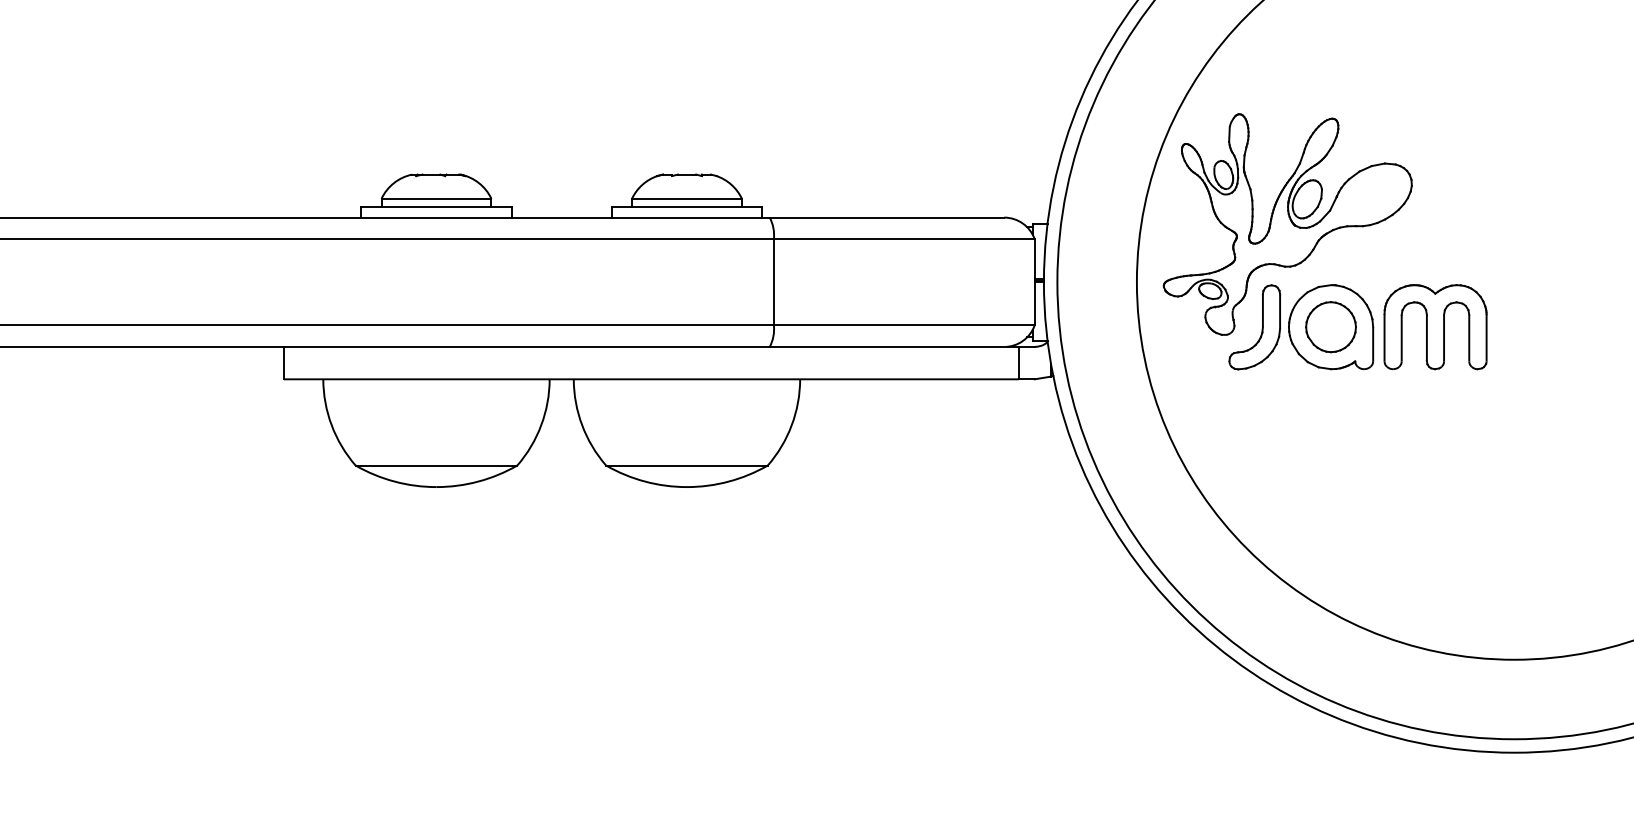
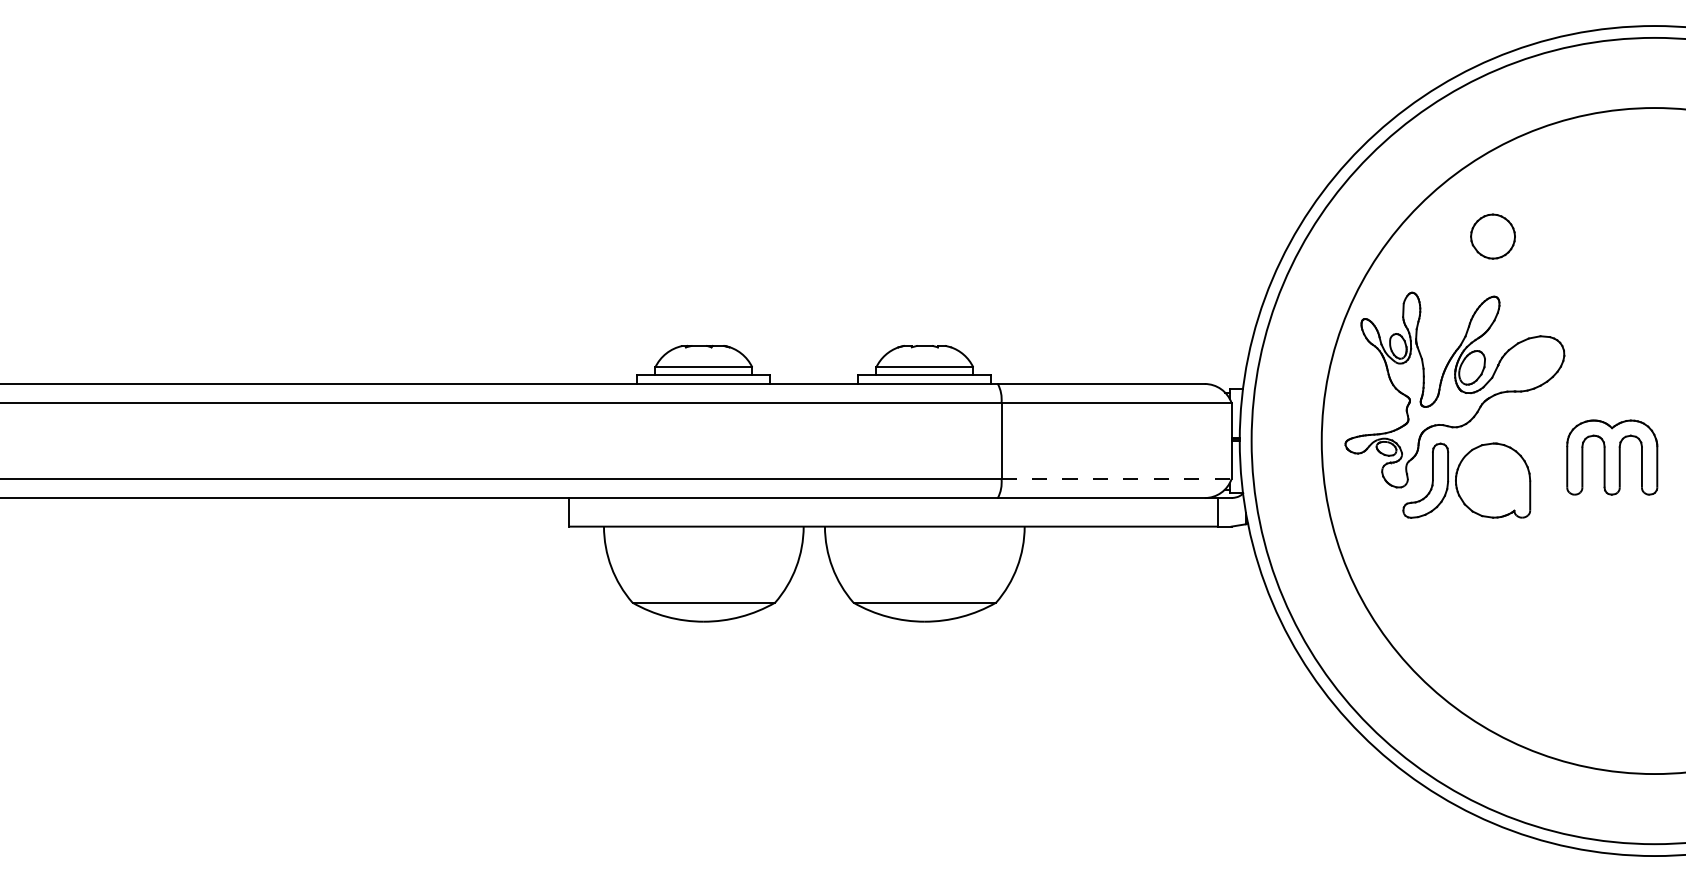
line: (905, 325) -> (1117, 479), solid -> dashed
part: (1330, 327) -> (1492, 236), moved
part: (1435, 327) -> (1612, 457), moved

